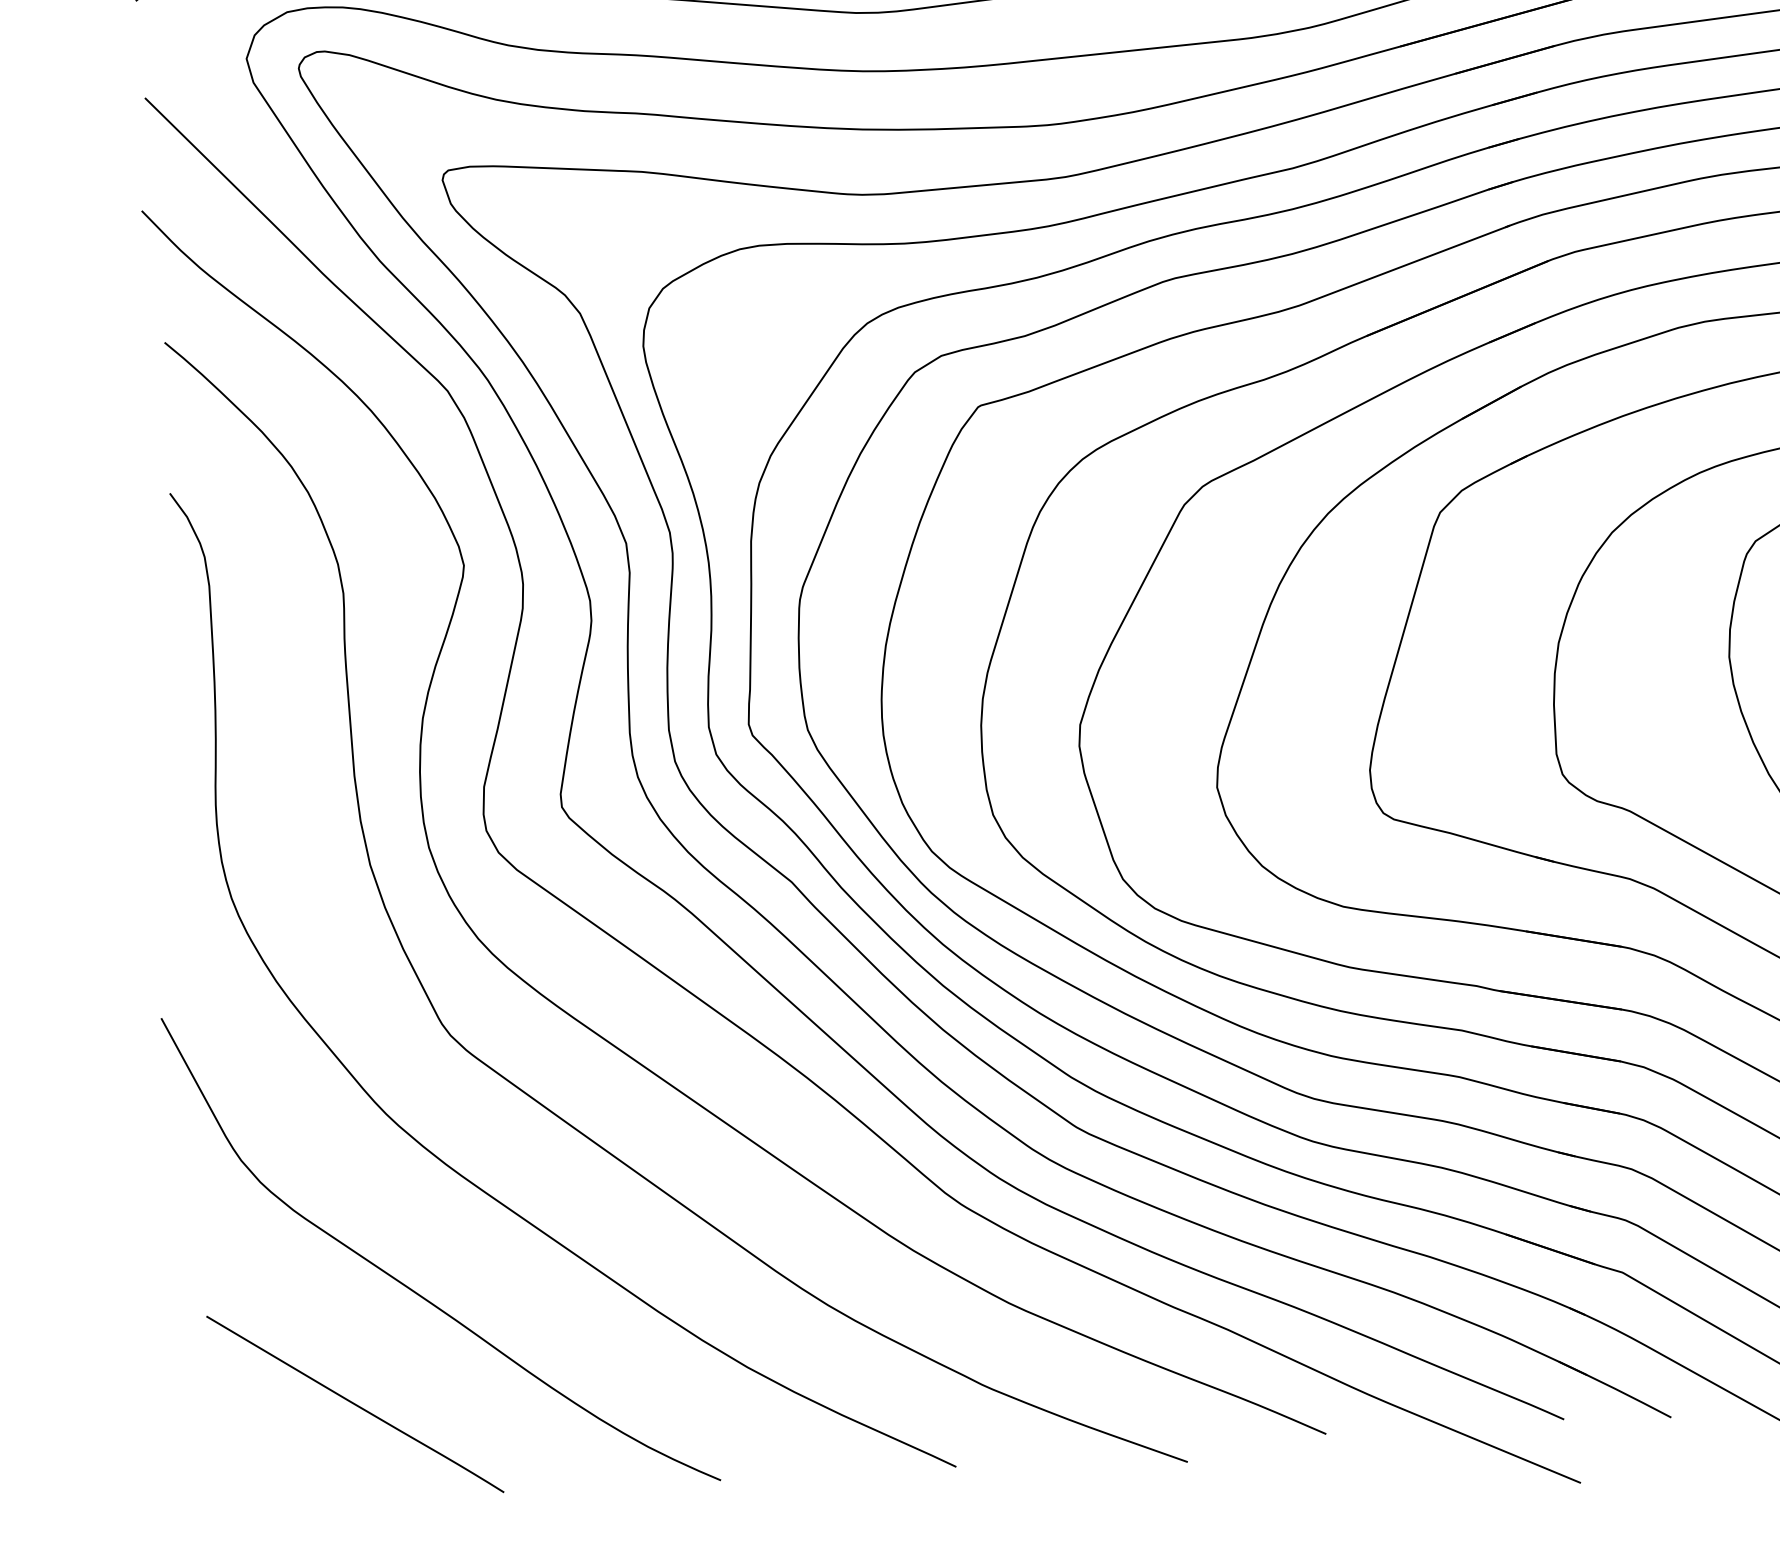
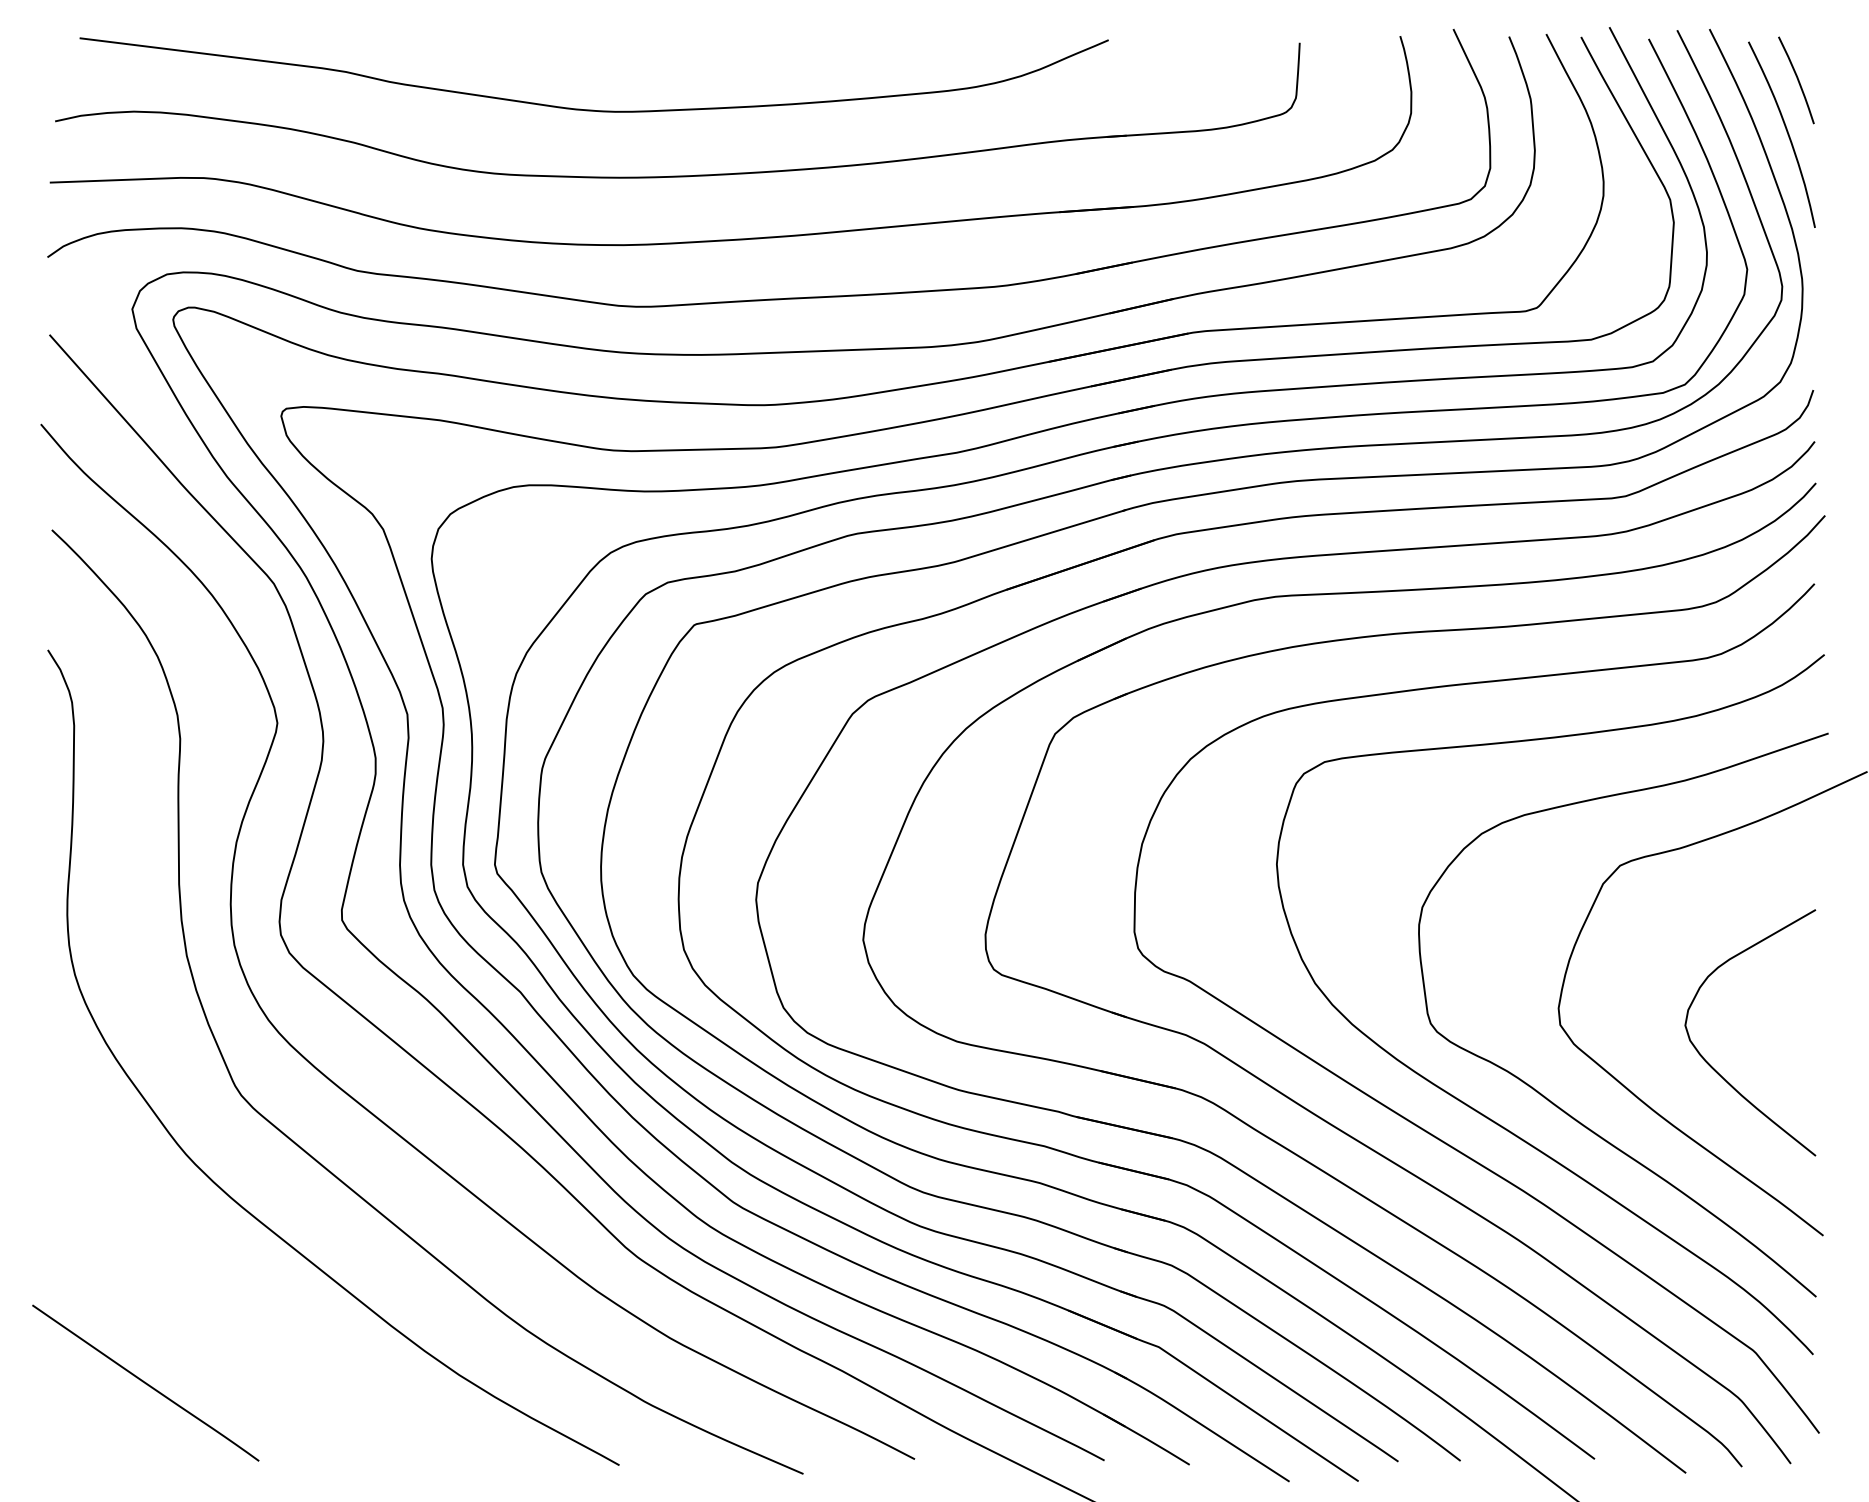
curve: (412, 1288) -> (197, 1294), removed

